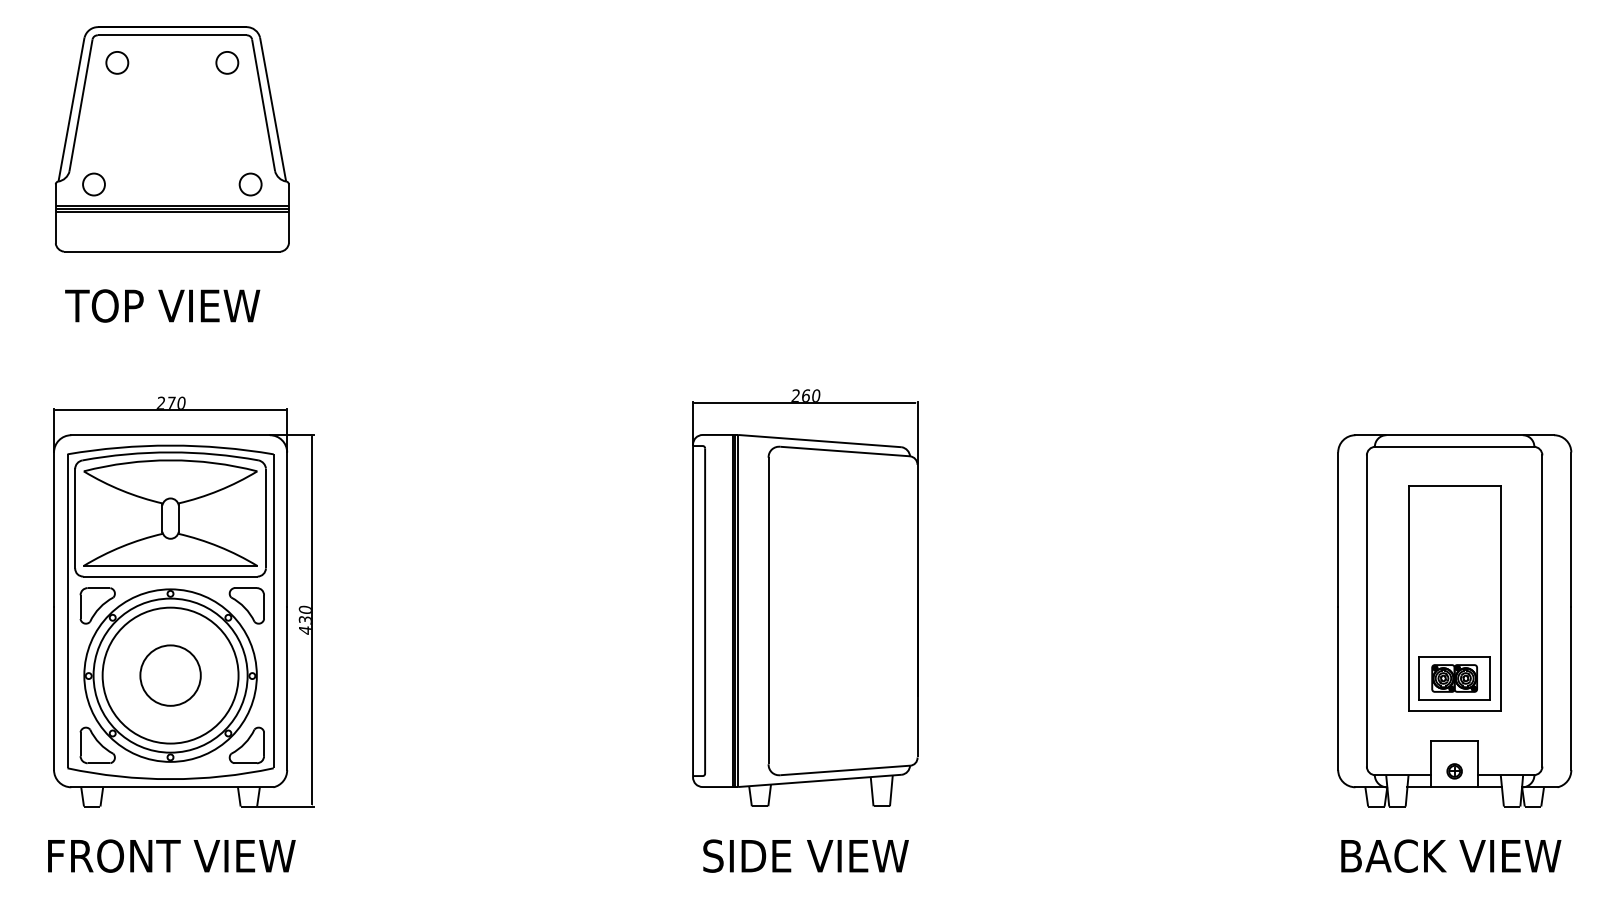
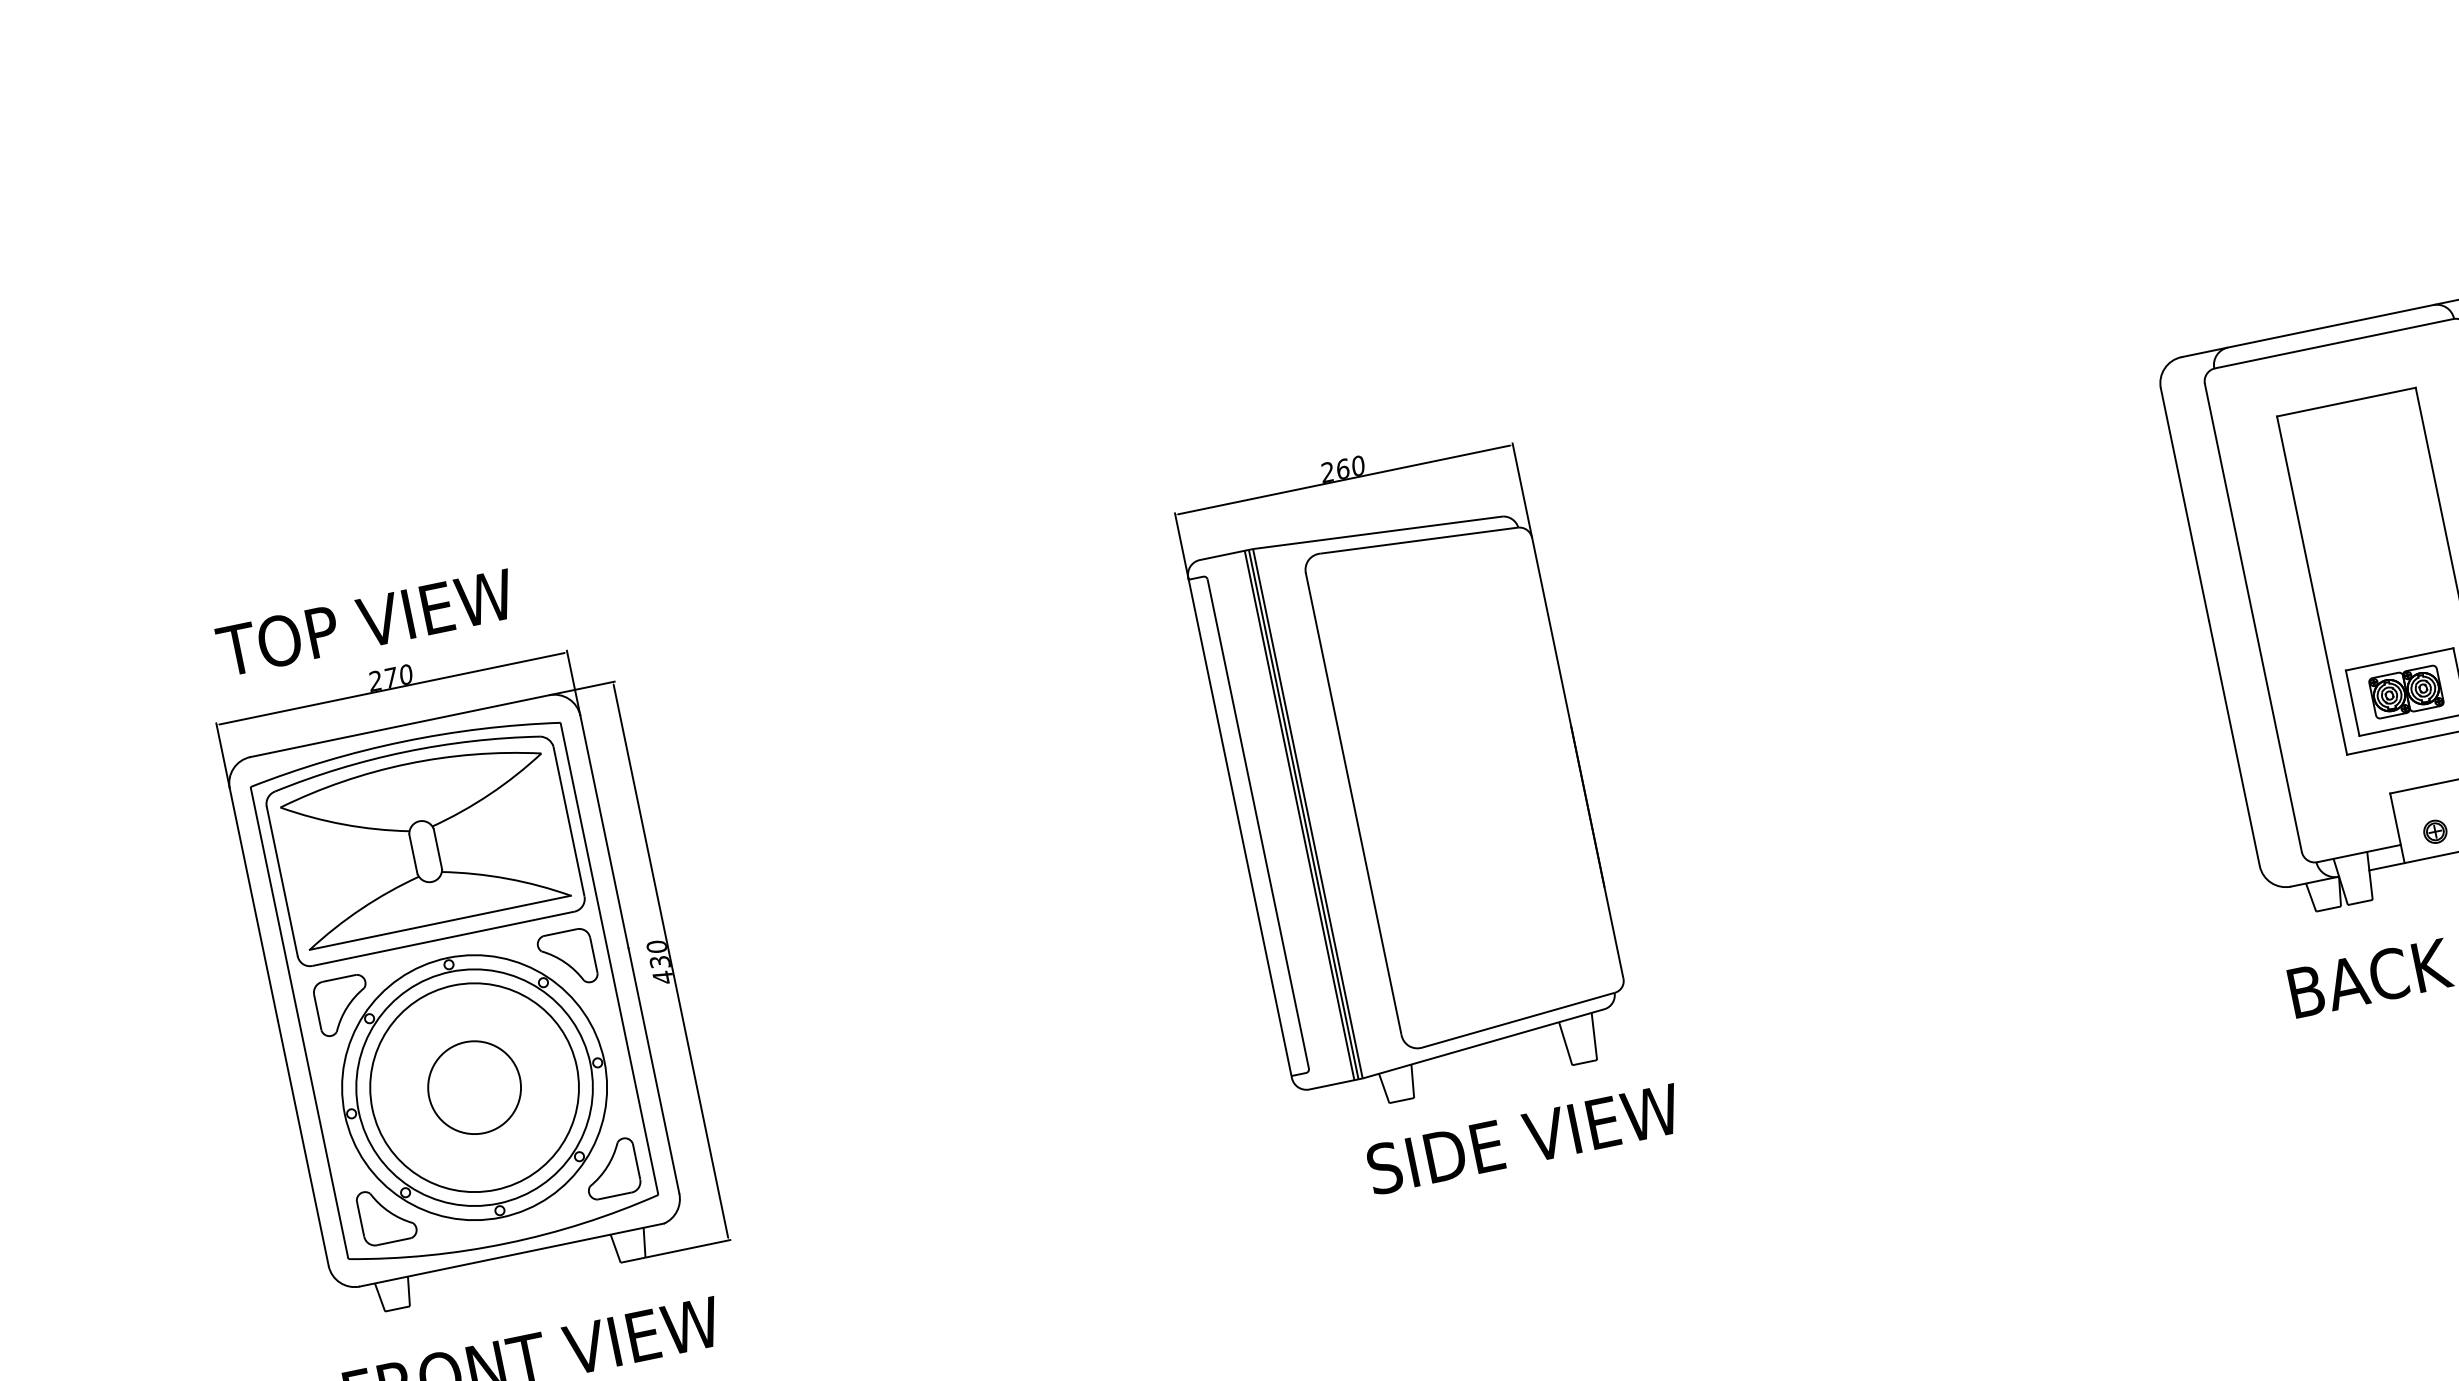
part: (172, 139) -> (310, 280), removed
text: (162, 305) -> (365, 622), moved
text: (805, 855) -> (1523, 1138), moved

